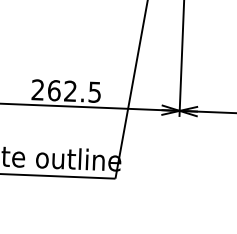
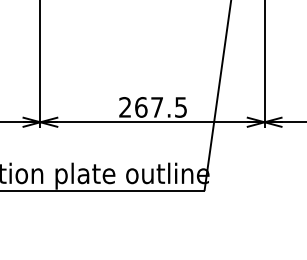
text: (69, 91) -> (156, 107), 262.5 -> 267.5

